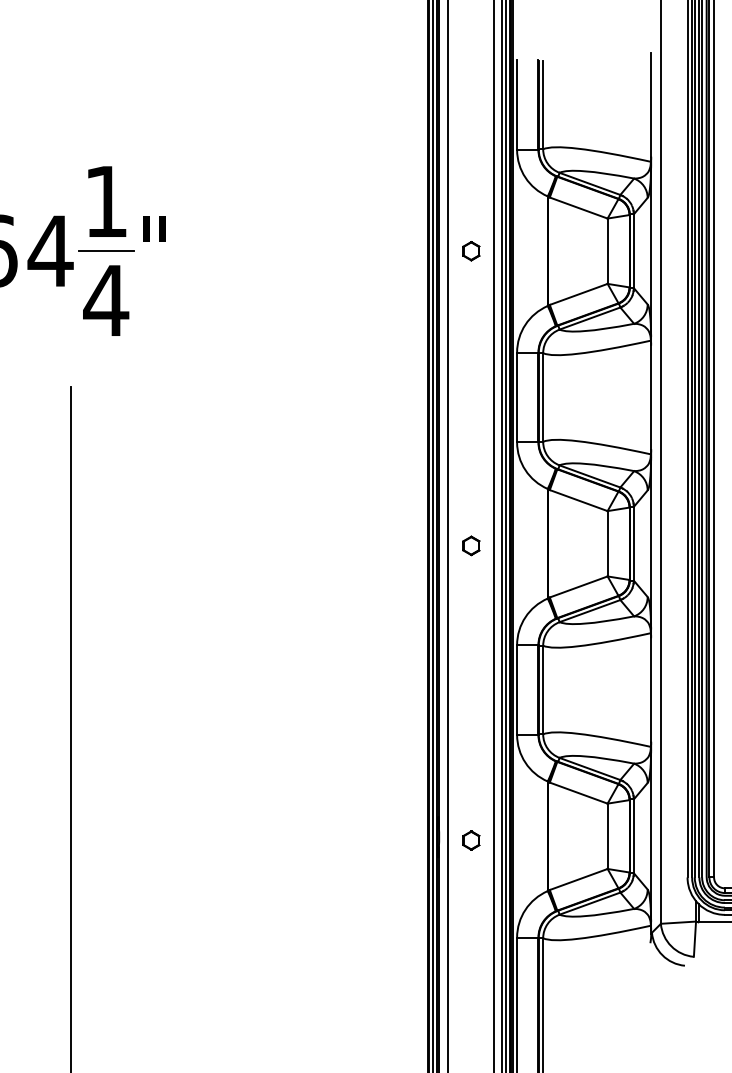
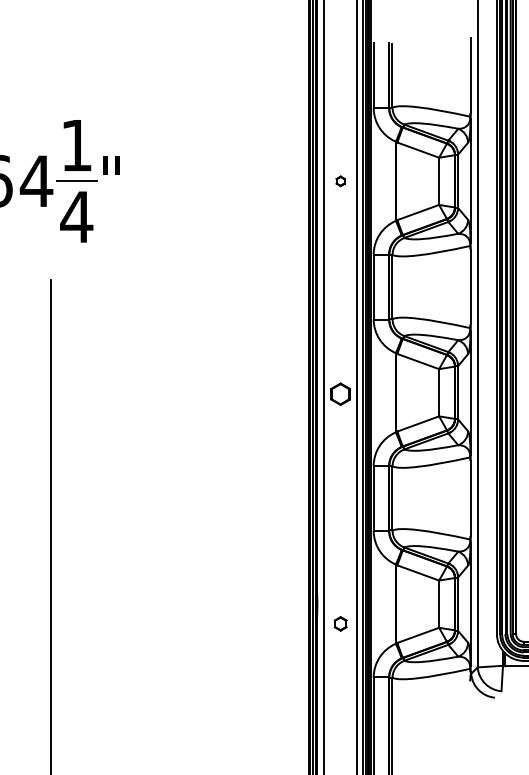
part: (471, 251) -> (340, 181), size x0.7
part: (471, 545) -> (340, 394), size x1.6
part: (471, 840) -> (340, 623), moved

